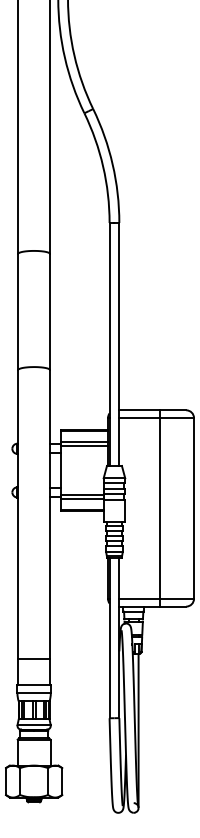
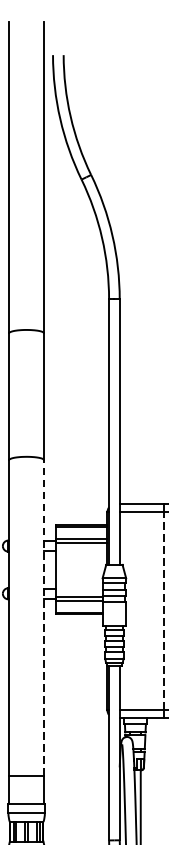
line: (159, 507) -> (163, 610), solid -> dashed
line: (49, 514) -> (43, 617), solid -> dashed

